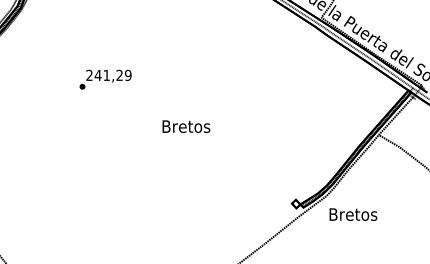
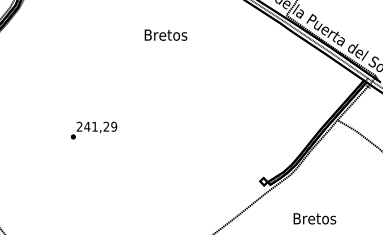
text: (105, 79) -> (93, 130), moved
text: (186, 126) -> (166, 35), moved
text: (353, 214) -> (314, 218), moved

